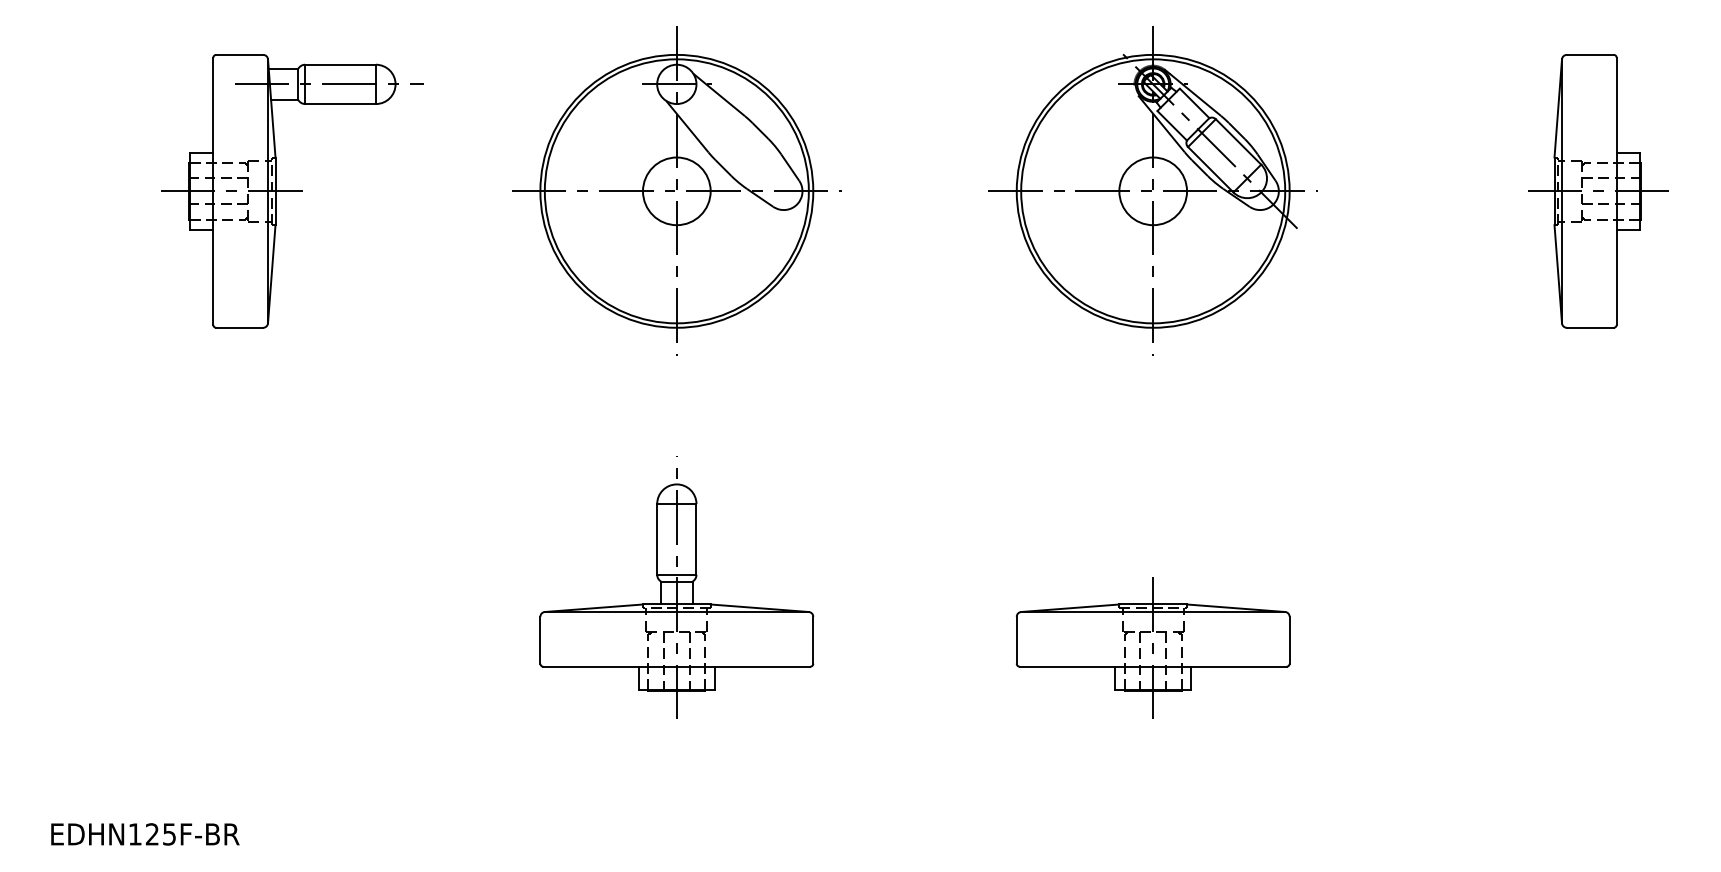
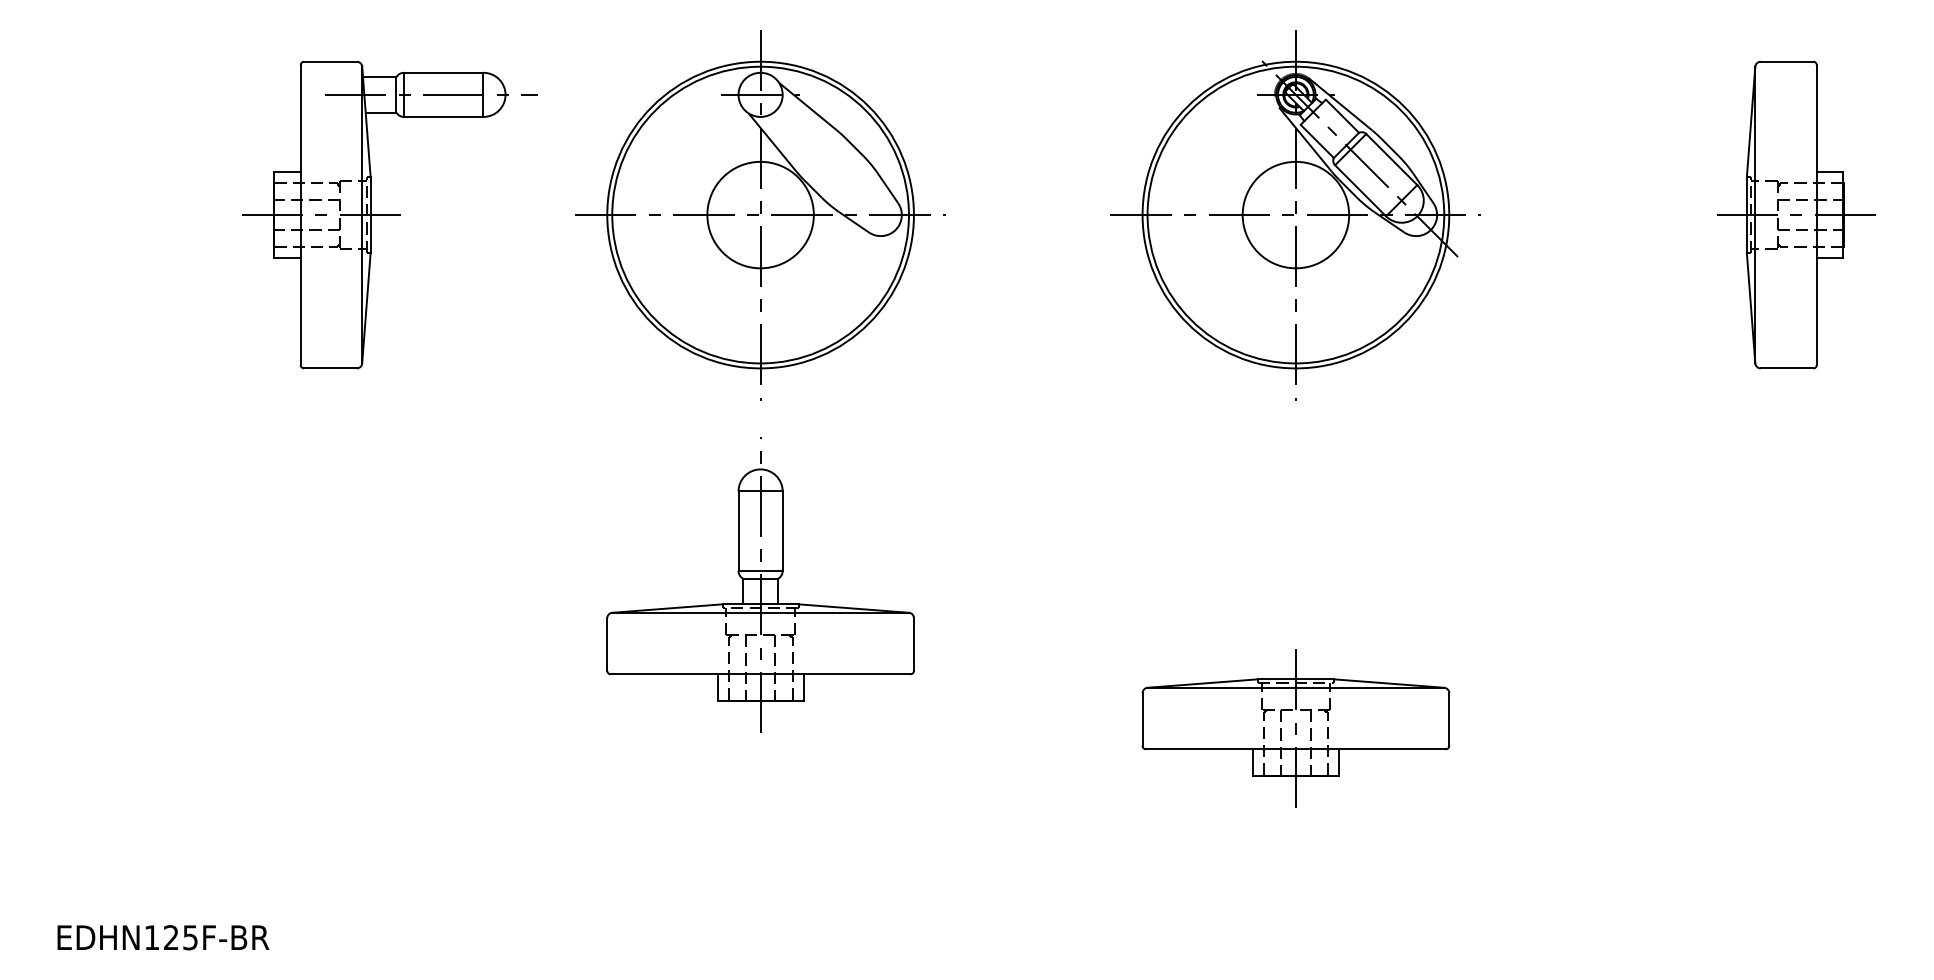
part: (292, 190) -> (389, 214), moved
circle: (676, 191) -> (760, 215), size x1.4
circle: (1152, 191) -> (1295, 215), size x1.4
part: (676, 586) -> (760, 584), moved

